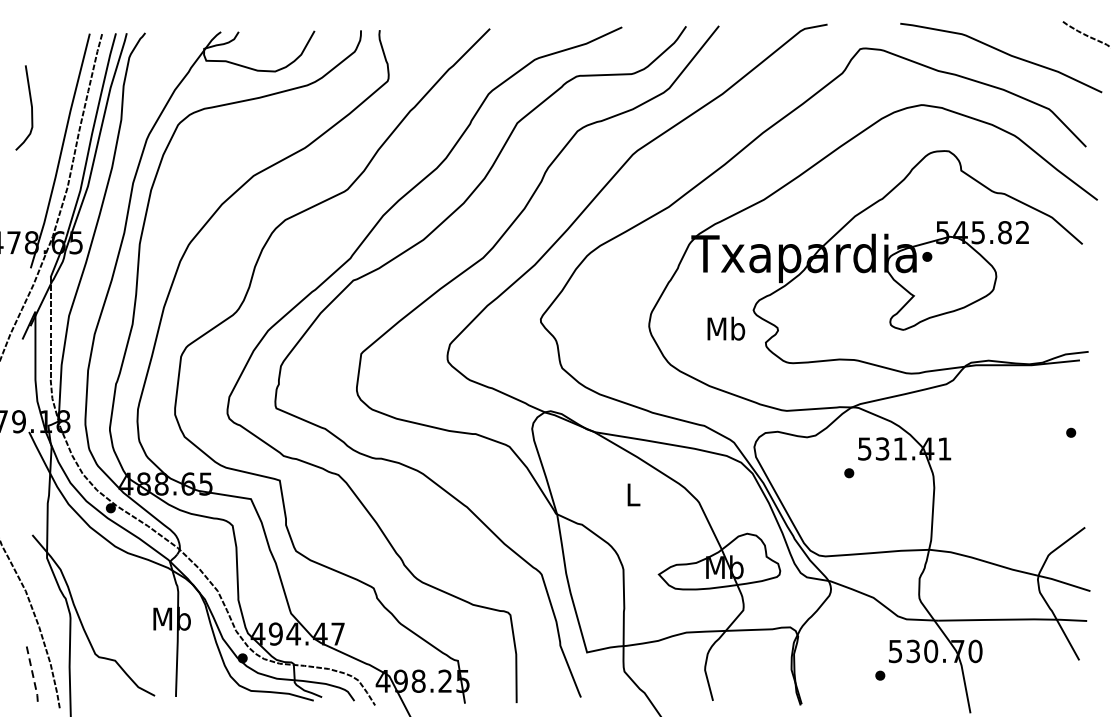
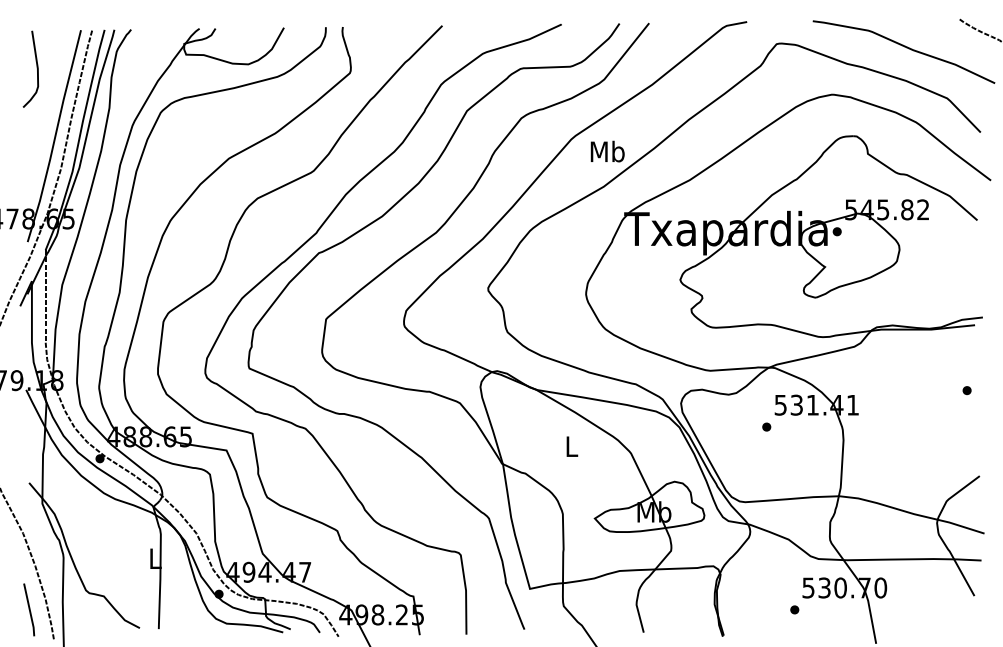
curve: (30, 107) -> (36, 68), moved
text: (726, 328) -> (607, 151), moved
text: (172, 618) -> (155, 558), Mb -> L
line: (33, 676) -> (30, 610), dashed -> solid

